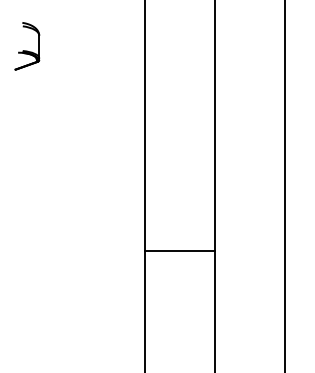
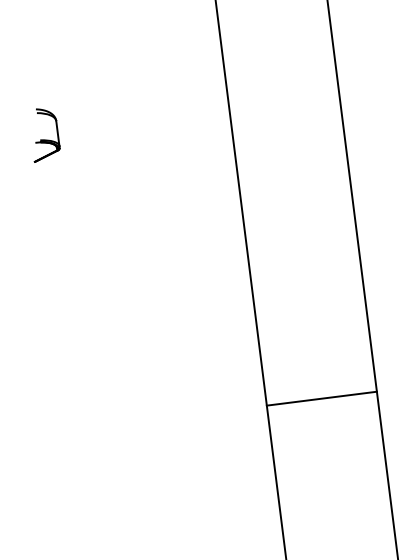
part: (27, 46) -> (44, 134), size x0.7
line: (179, 251) -> (321, 398), moved

